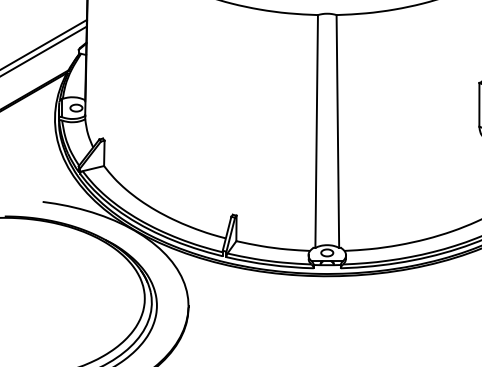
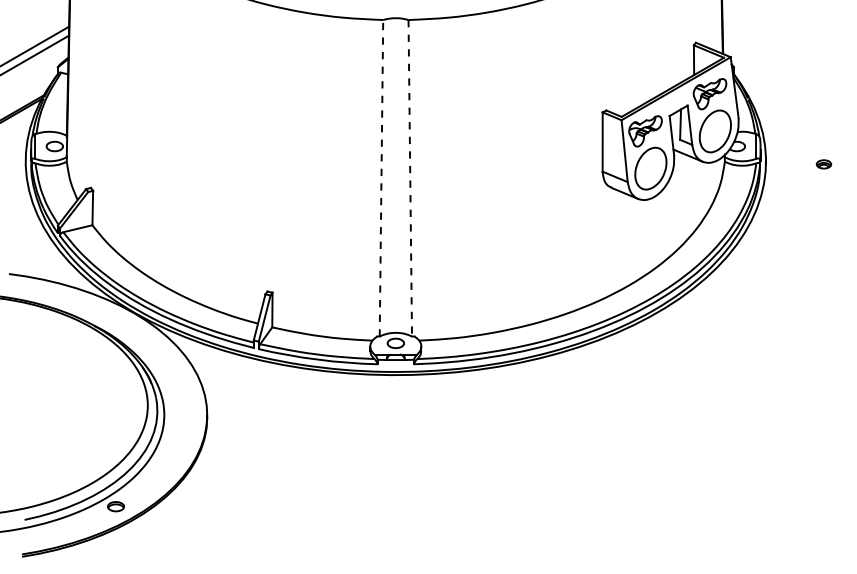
line: (316, 130) -> (381, 177), solid -> dashed
line: (338, 131) -> (410, 178), solid -> dashed

